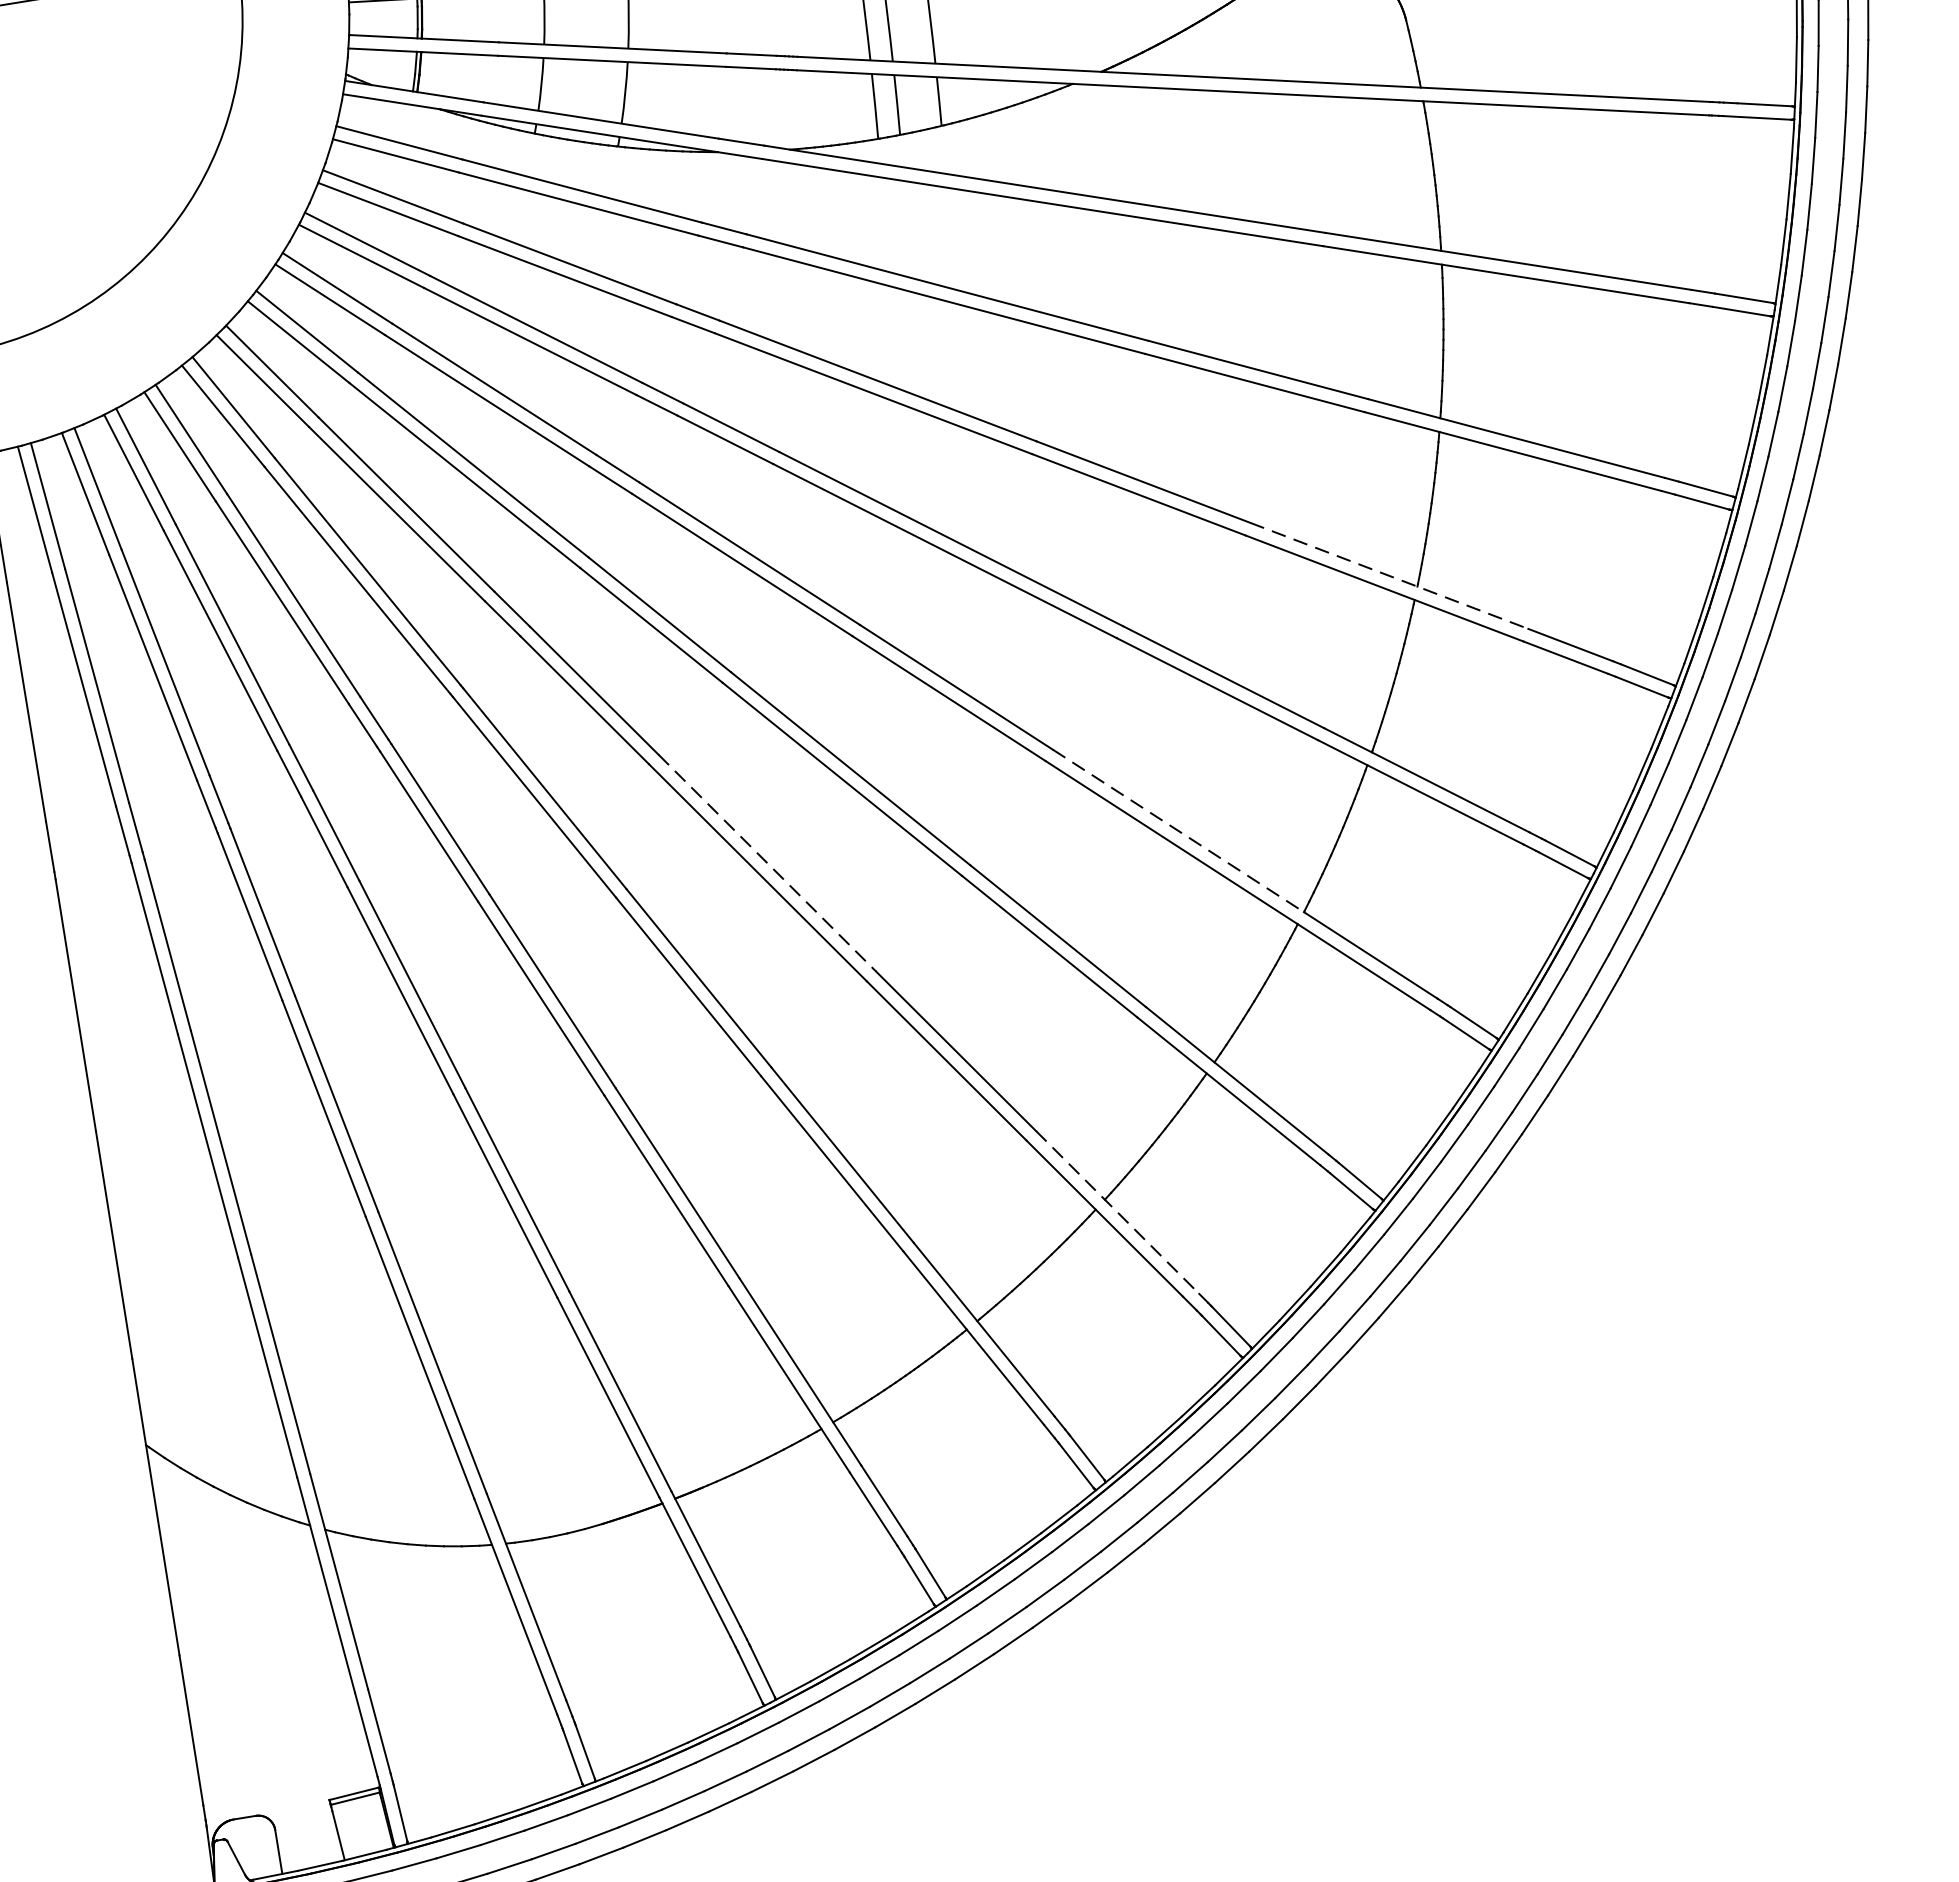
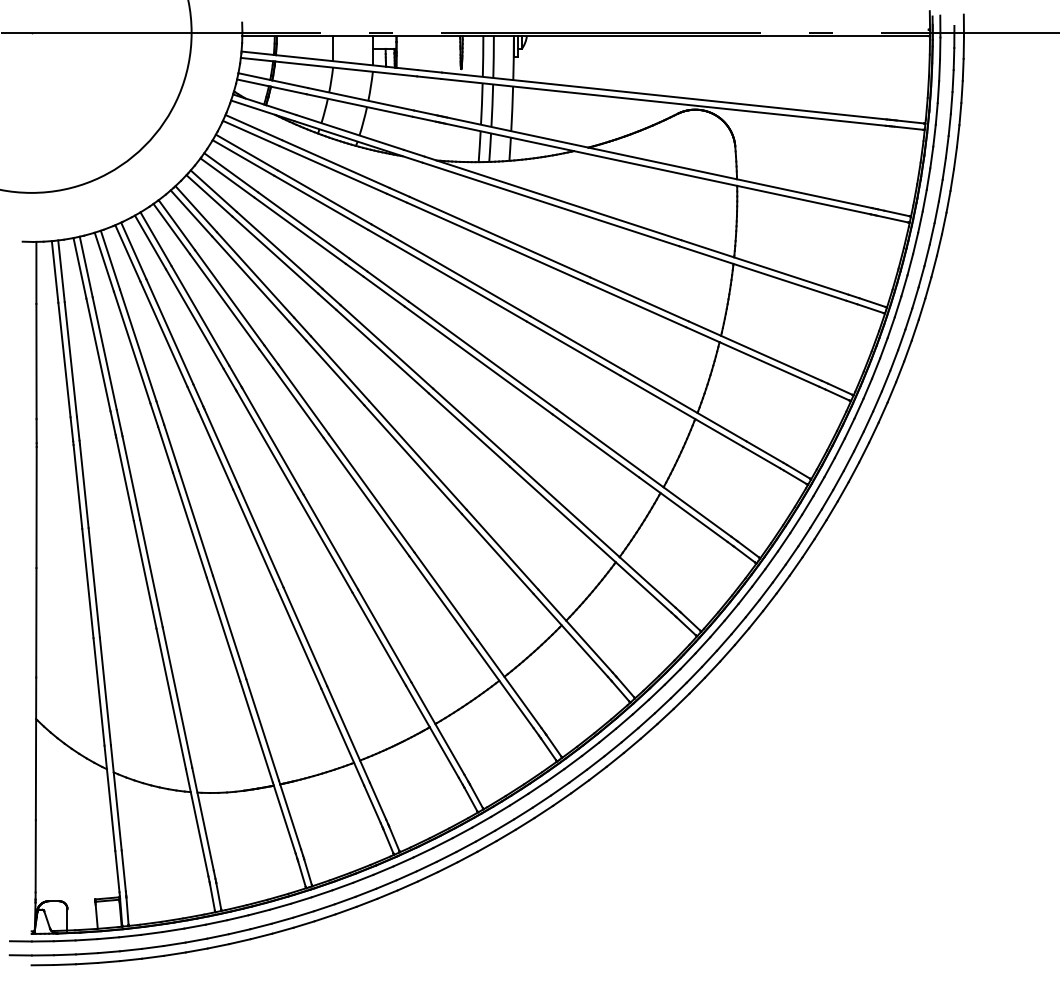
line: (1389, 574) -> (685, 405), dashed -> solid
line: (1179, 830) -> (567, 509), dashed -> solid
line: (769, 863) -> (372, 493), dashed -> solid
line: (1117, 1211) -> (509, 683), dashed -> solid

